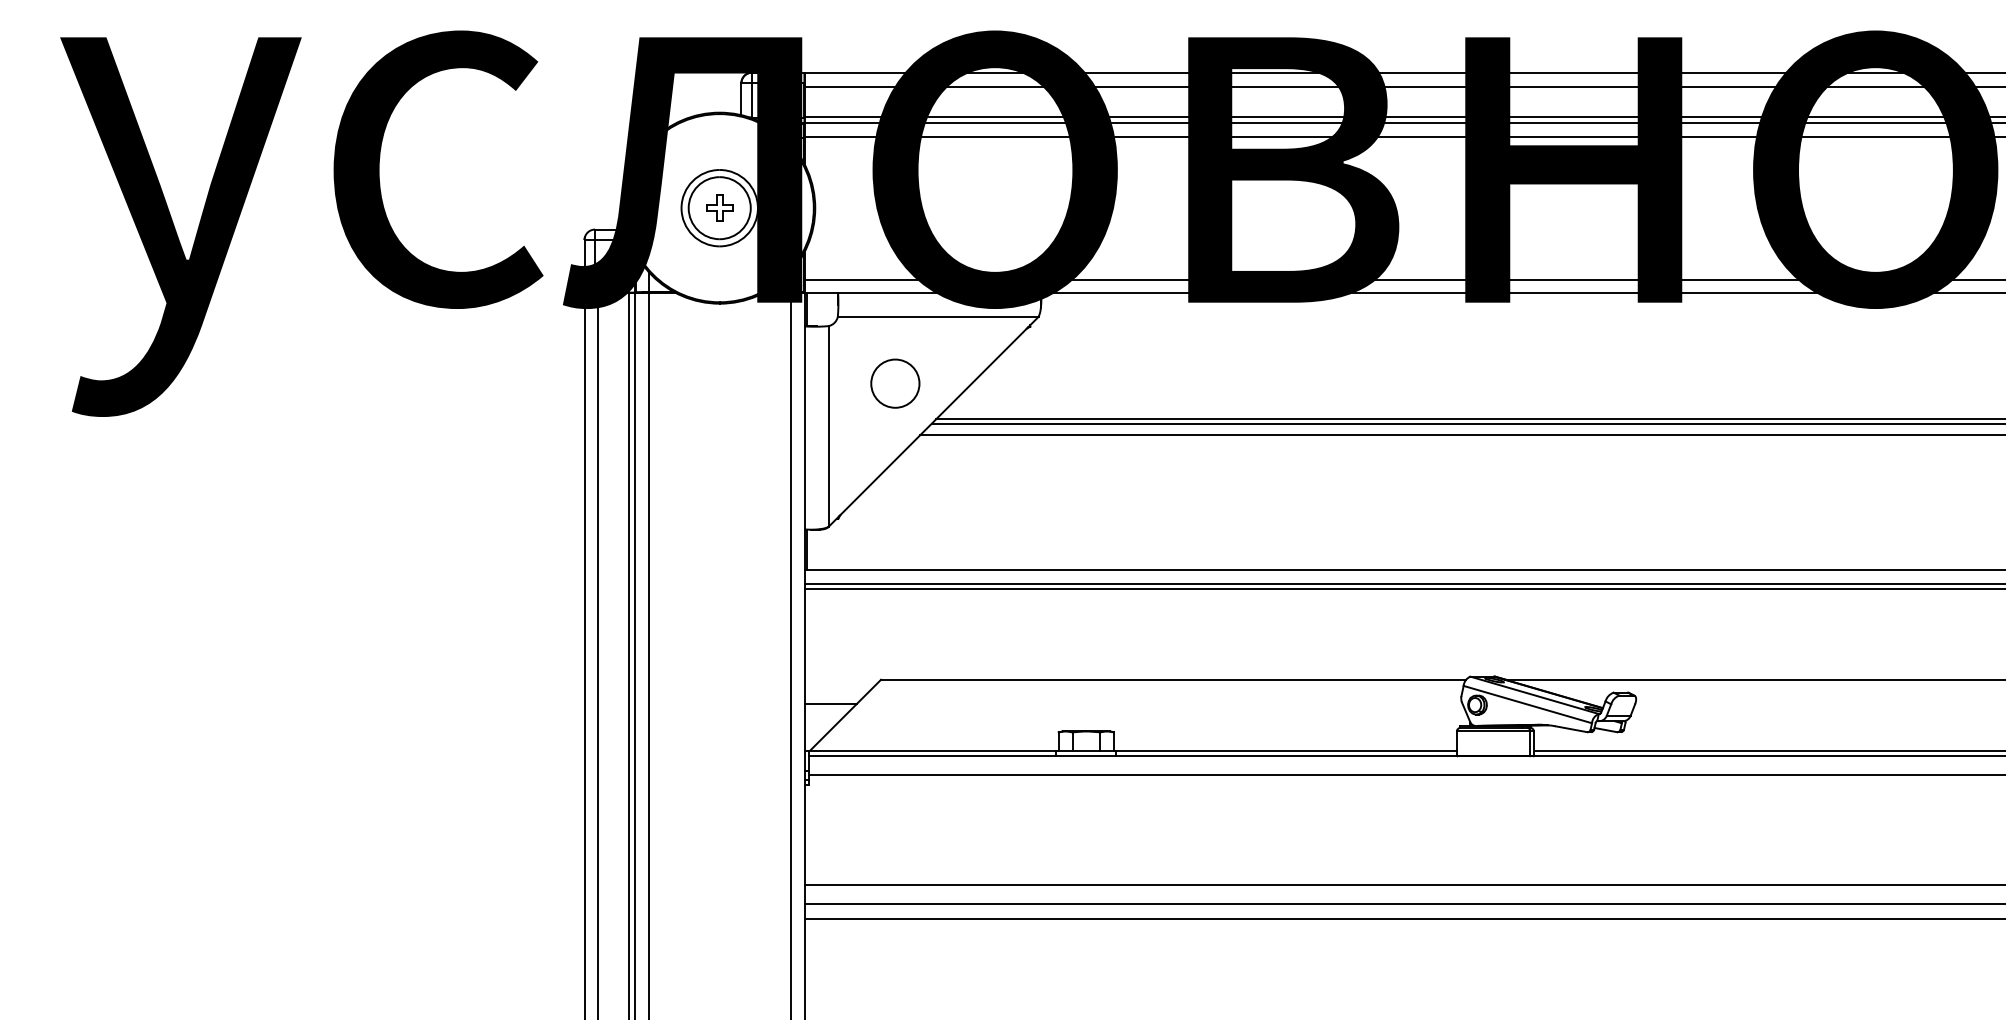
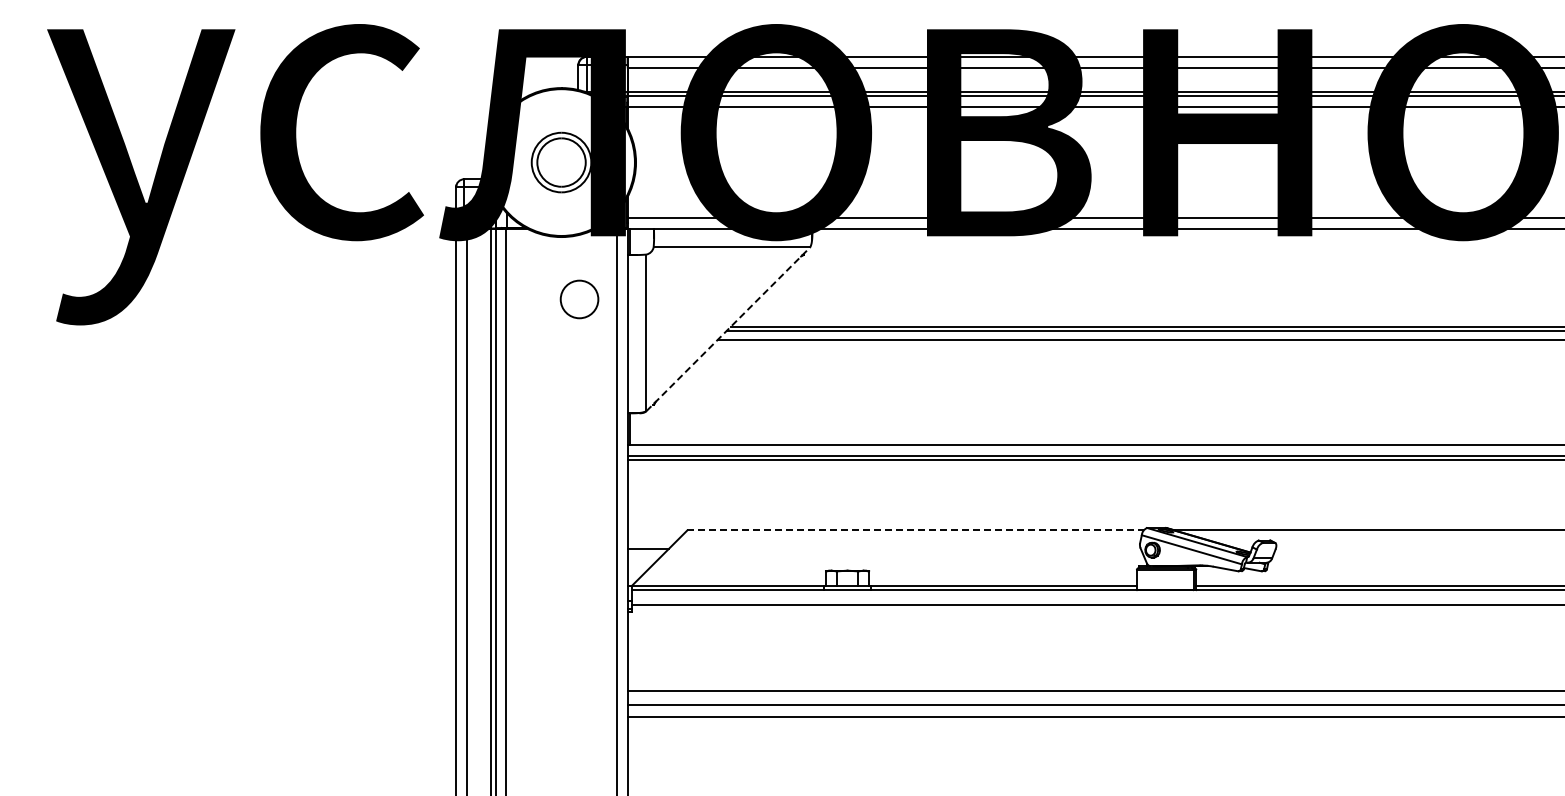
part: (719, 208) -> (561, 162), removed
circle: (895, 383) -> (579, 299), moved
line: (933, 422) -> (728, 329), solid -> dashed
line: (1174, 679) -> (916, 530), solid -> dashed

